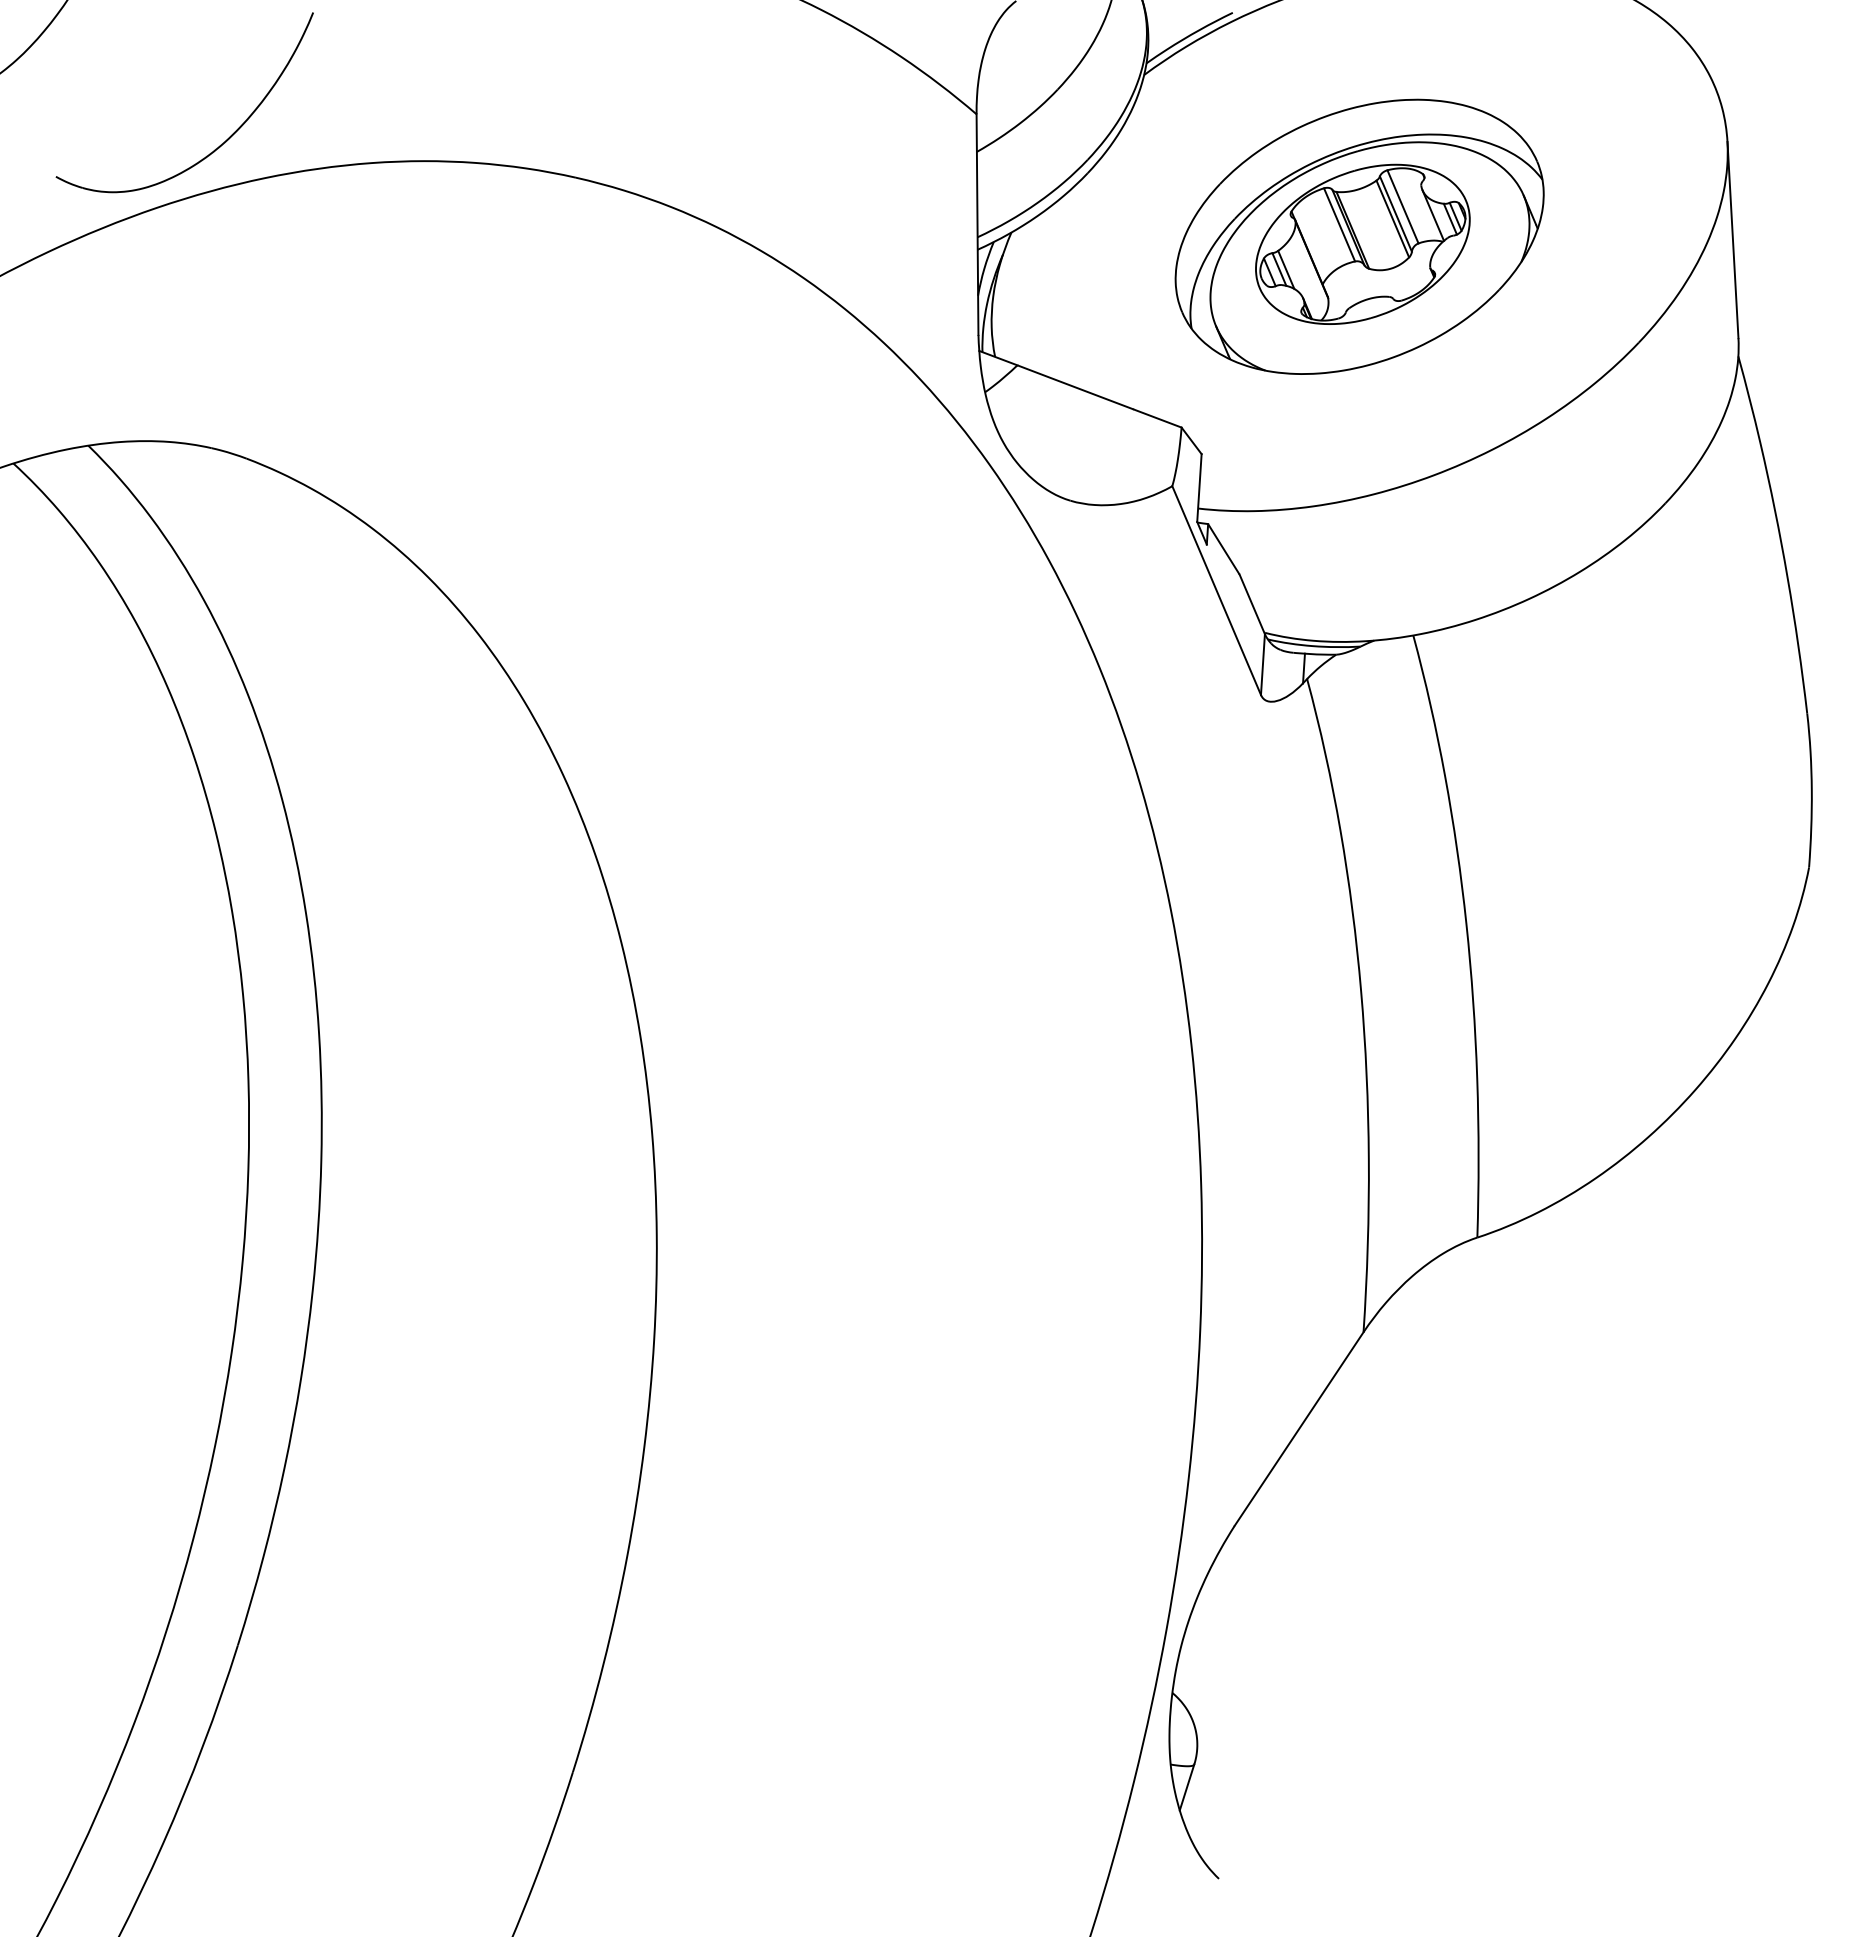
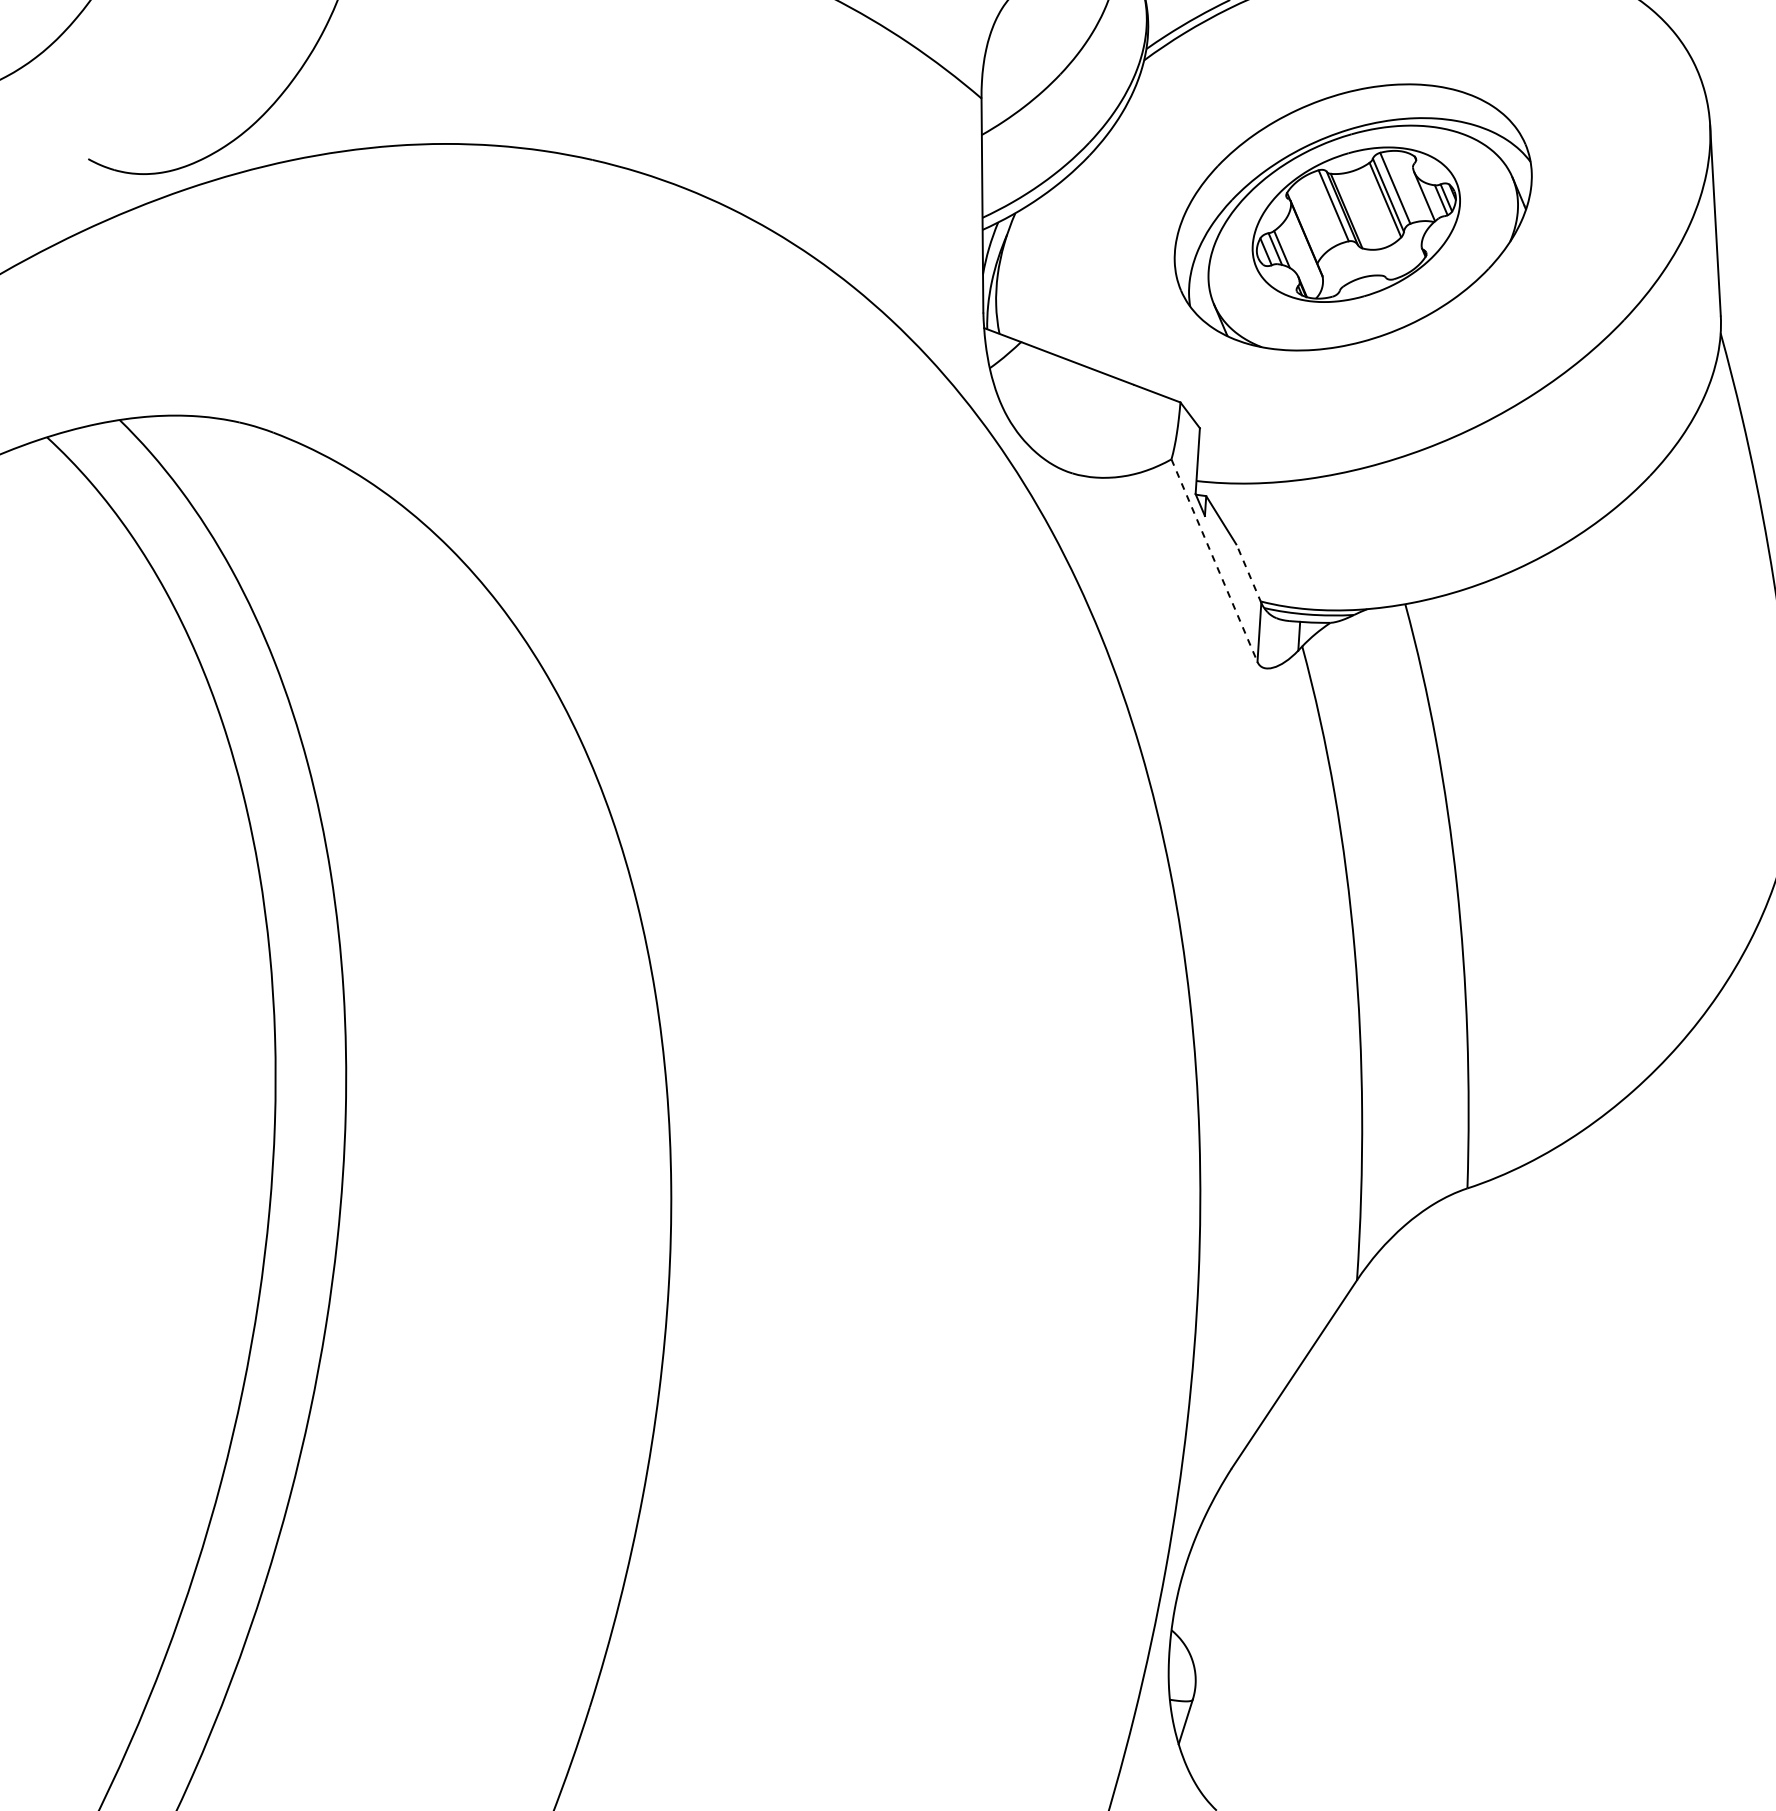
line: (1216, 591) -> (1214, 561), solid -> dashed
line: (1252, 603) -> (1249, 573), solid -> dashed

